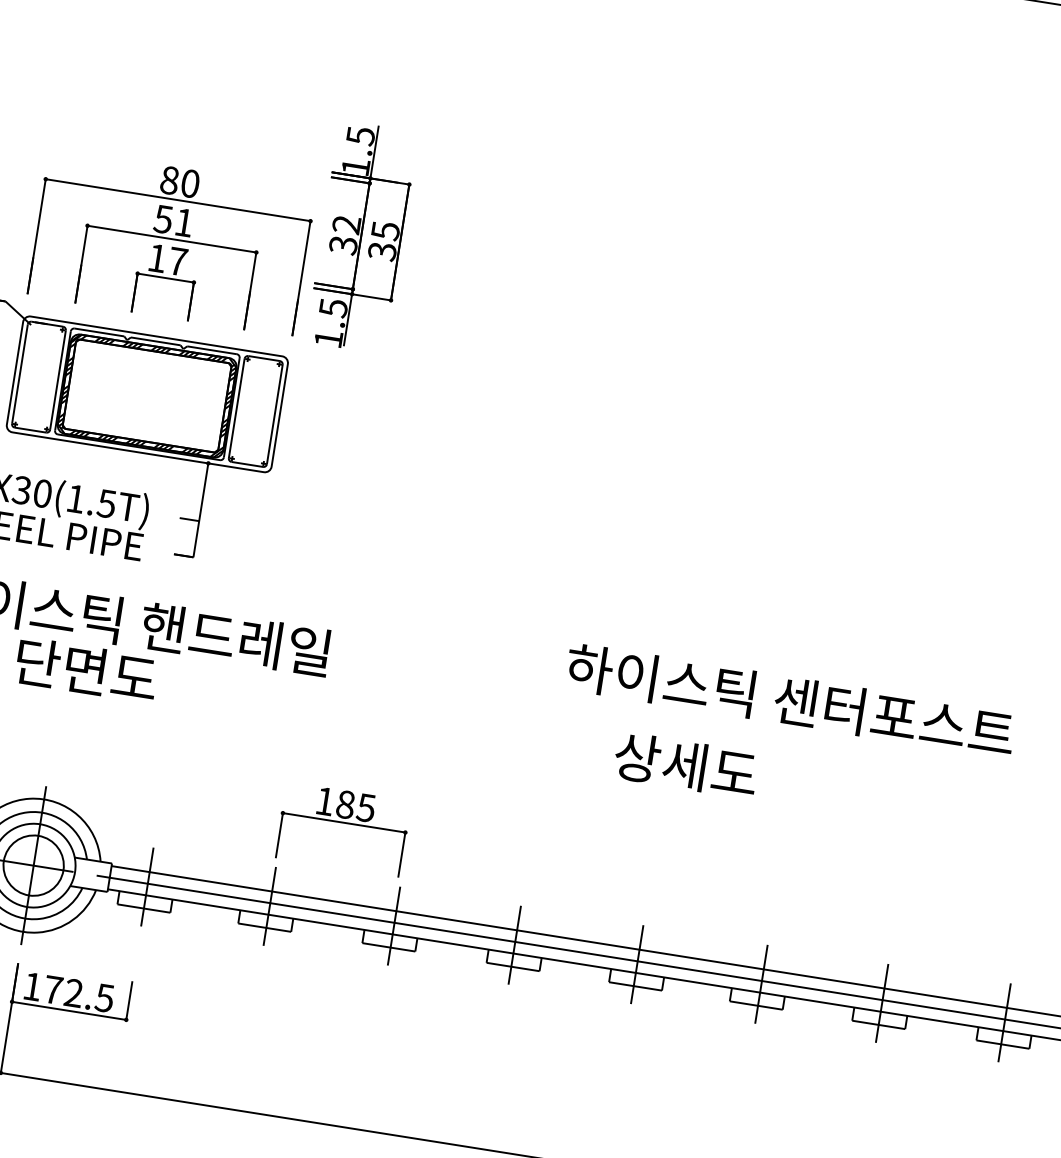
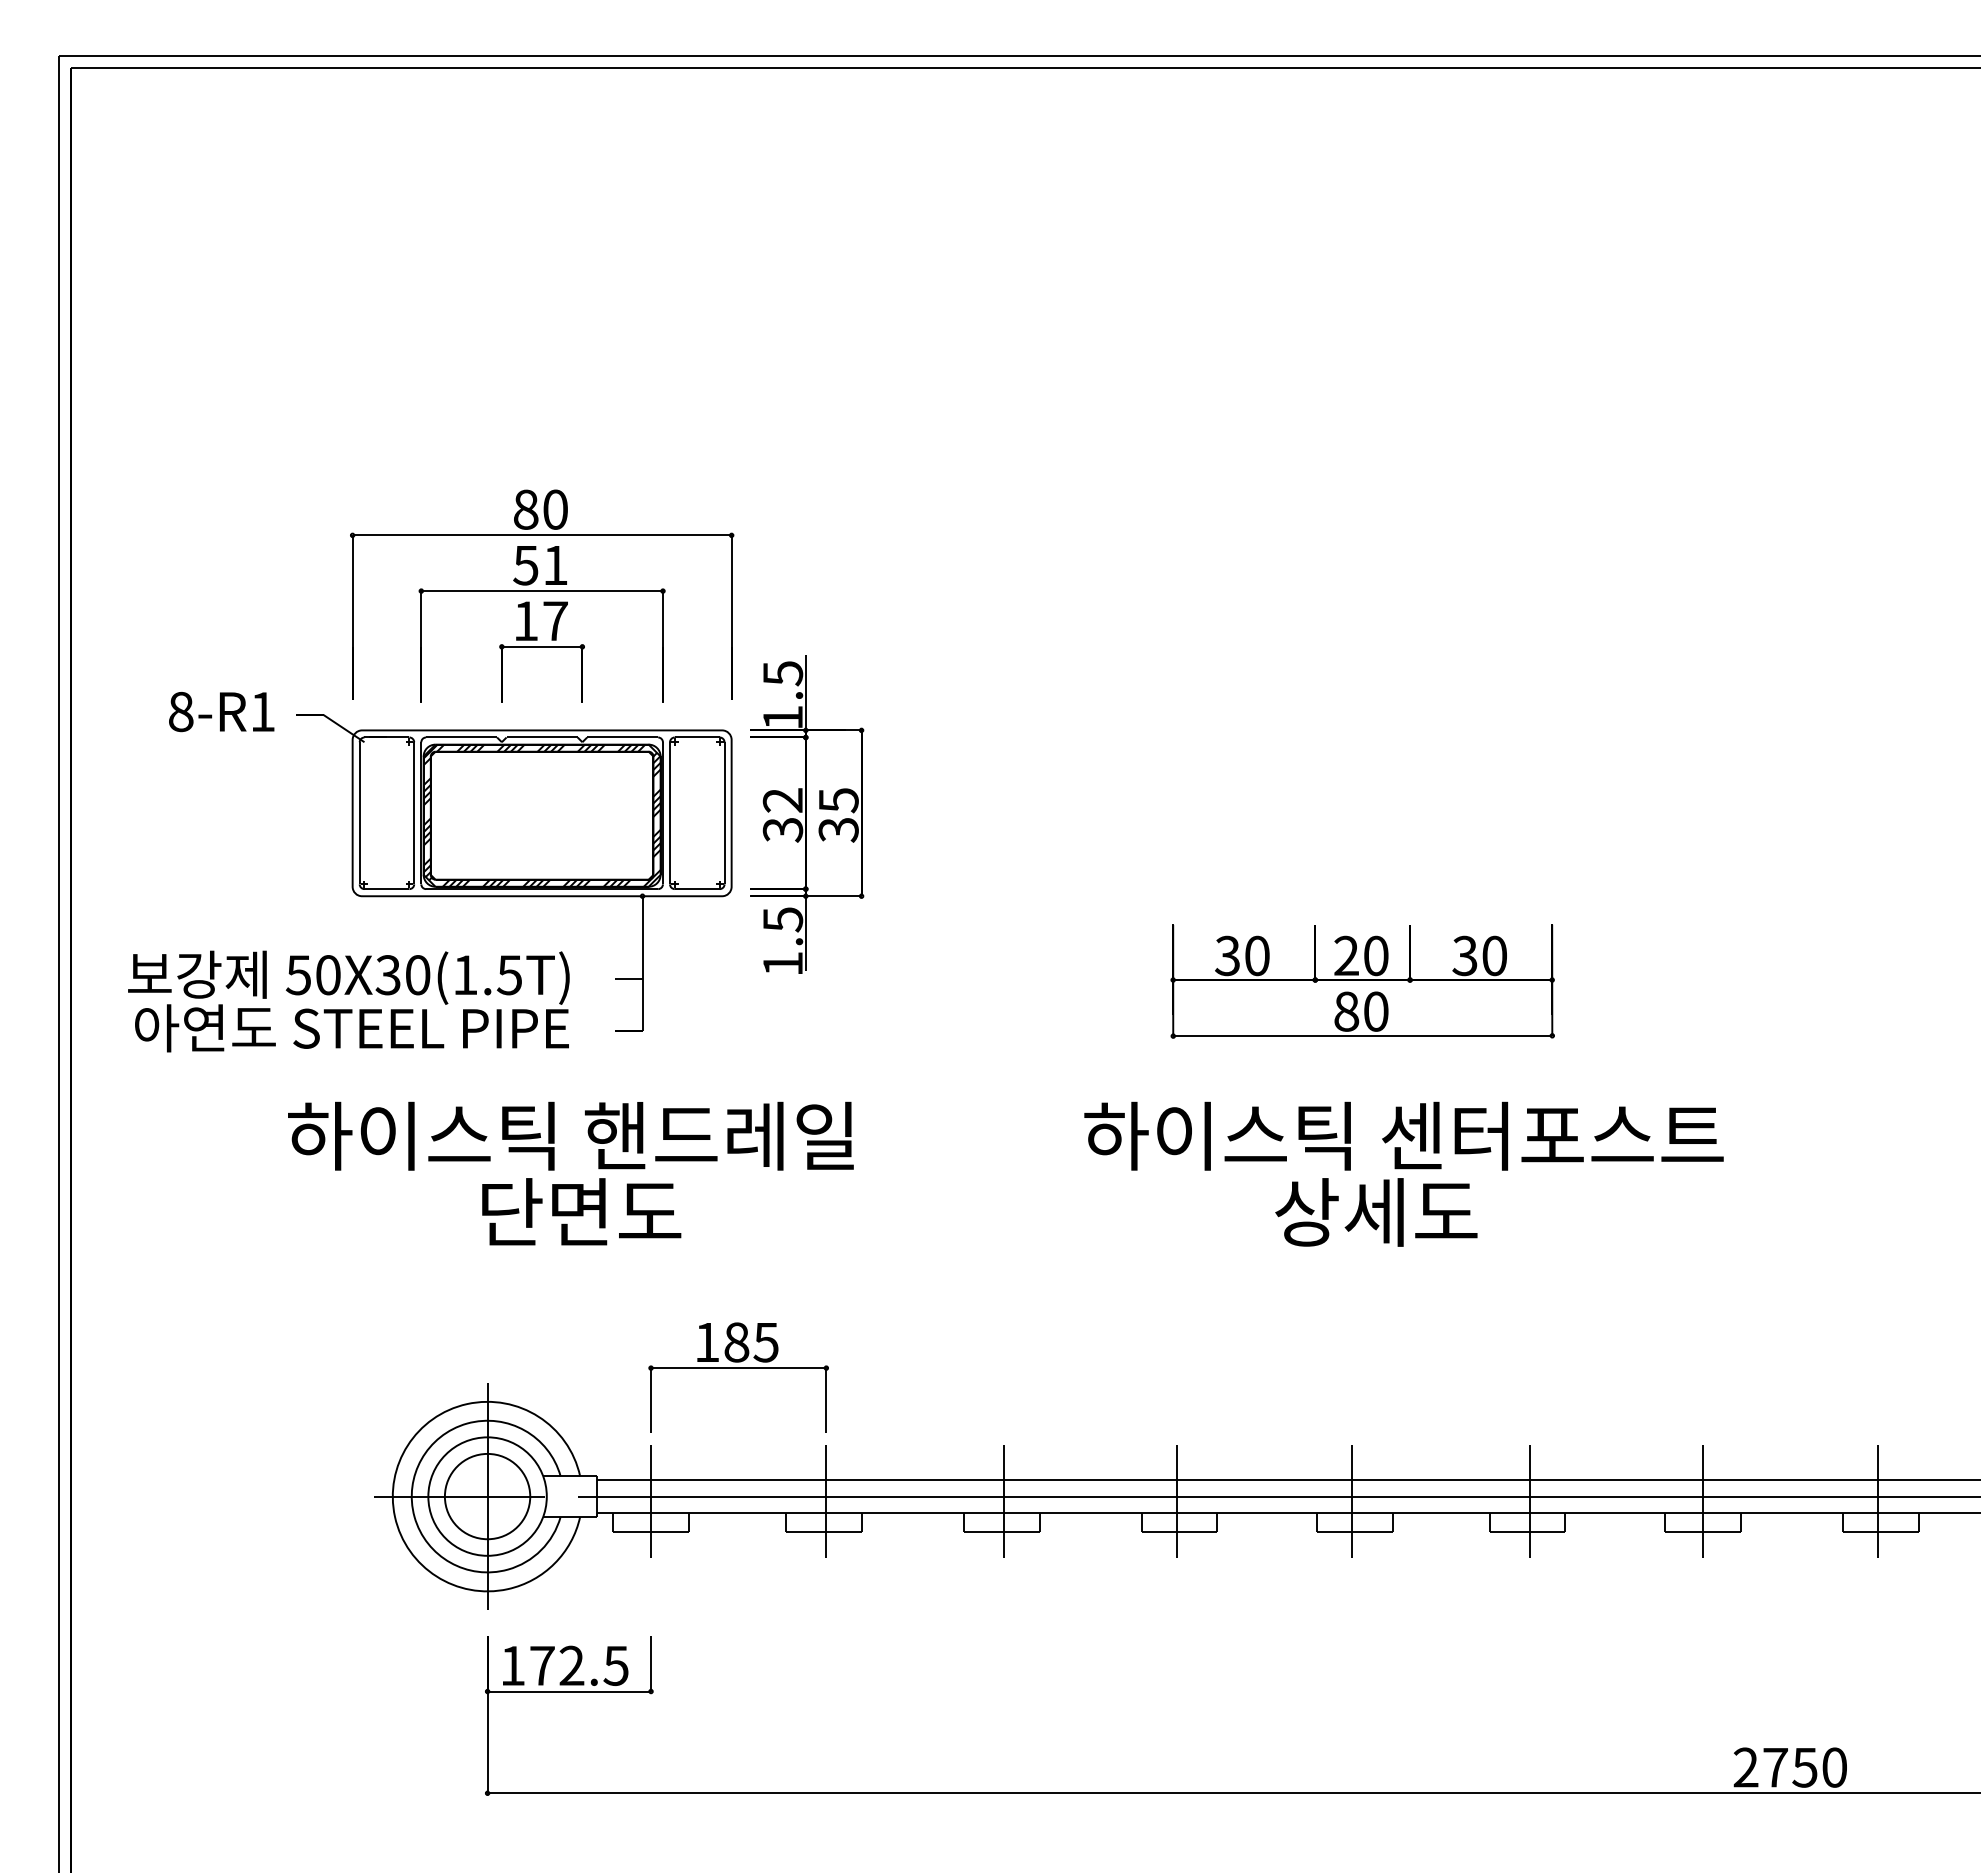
part: (362, 237) -> (807, 814), moved
part: (701, 602) -> (1362, 981), added
text: (86, 669) -> (581, 1211), moved
text: (790, 700) -> (1403, 1135), moved
part: (343, 823) -> (738, 1368), moved

